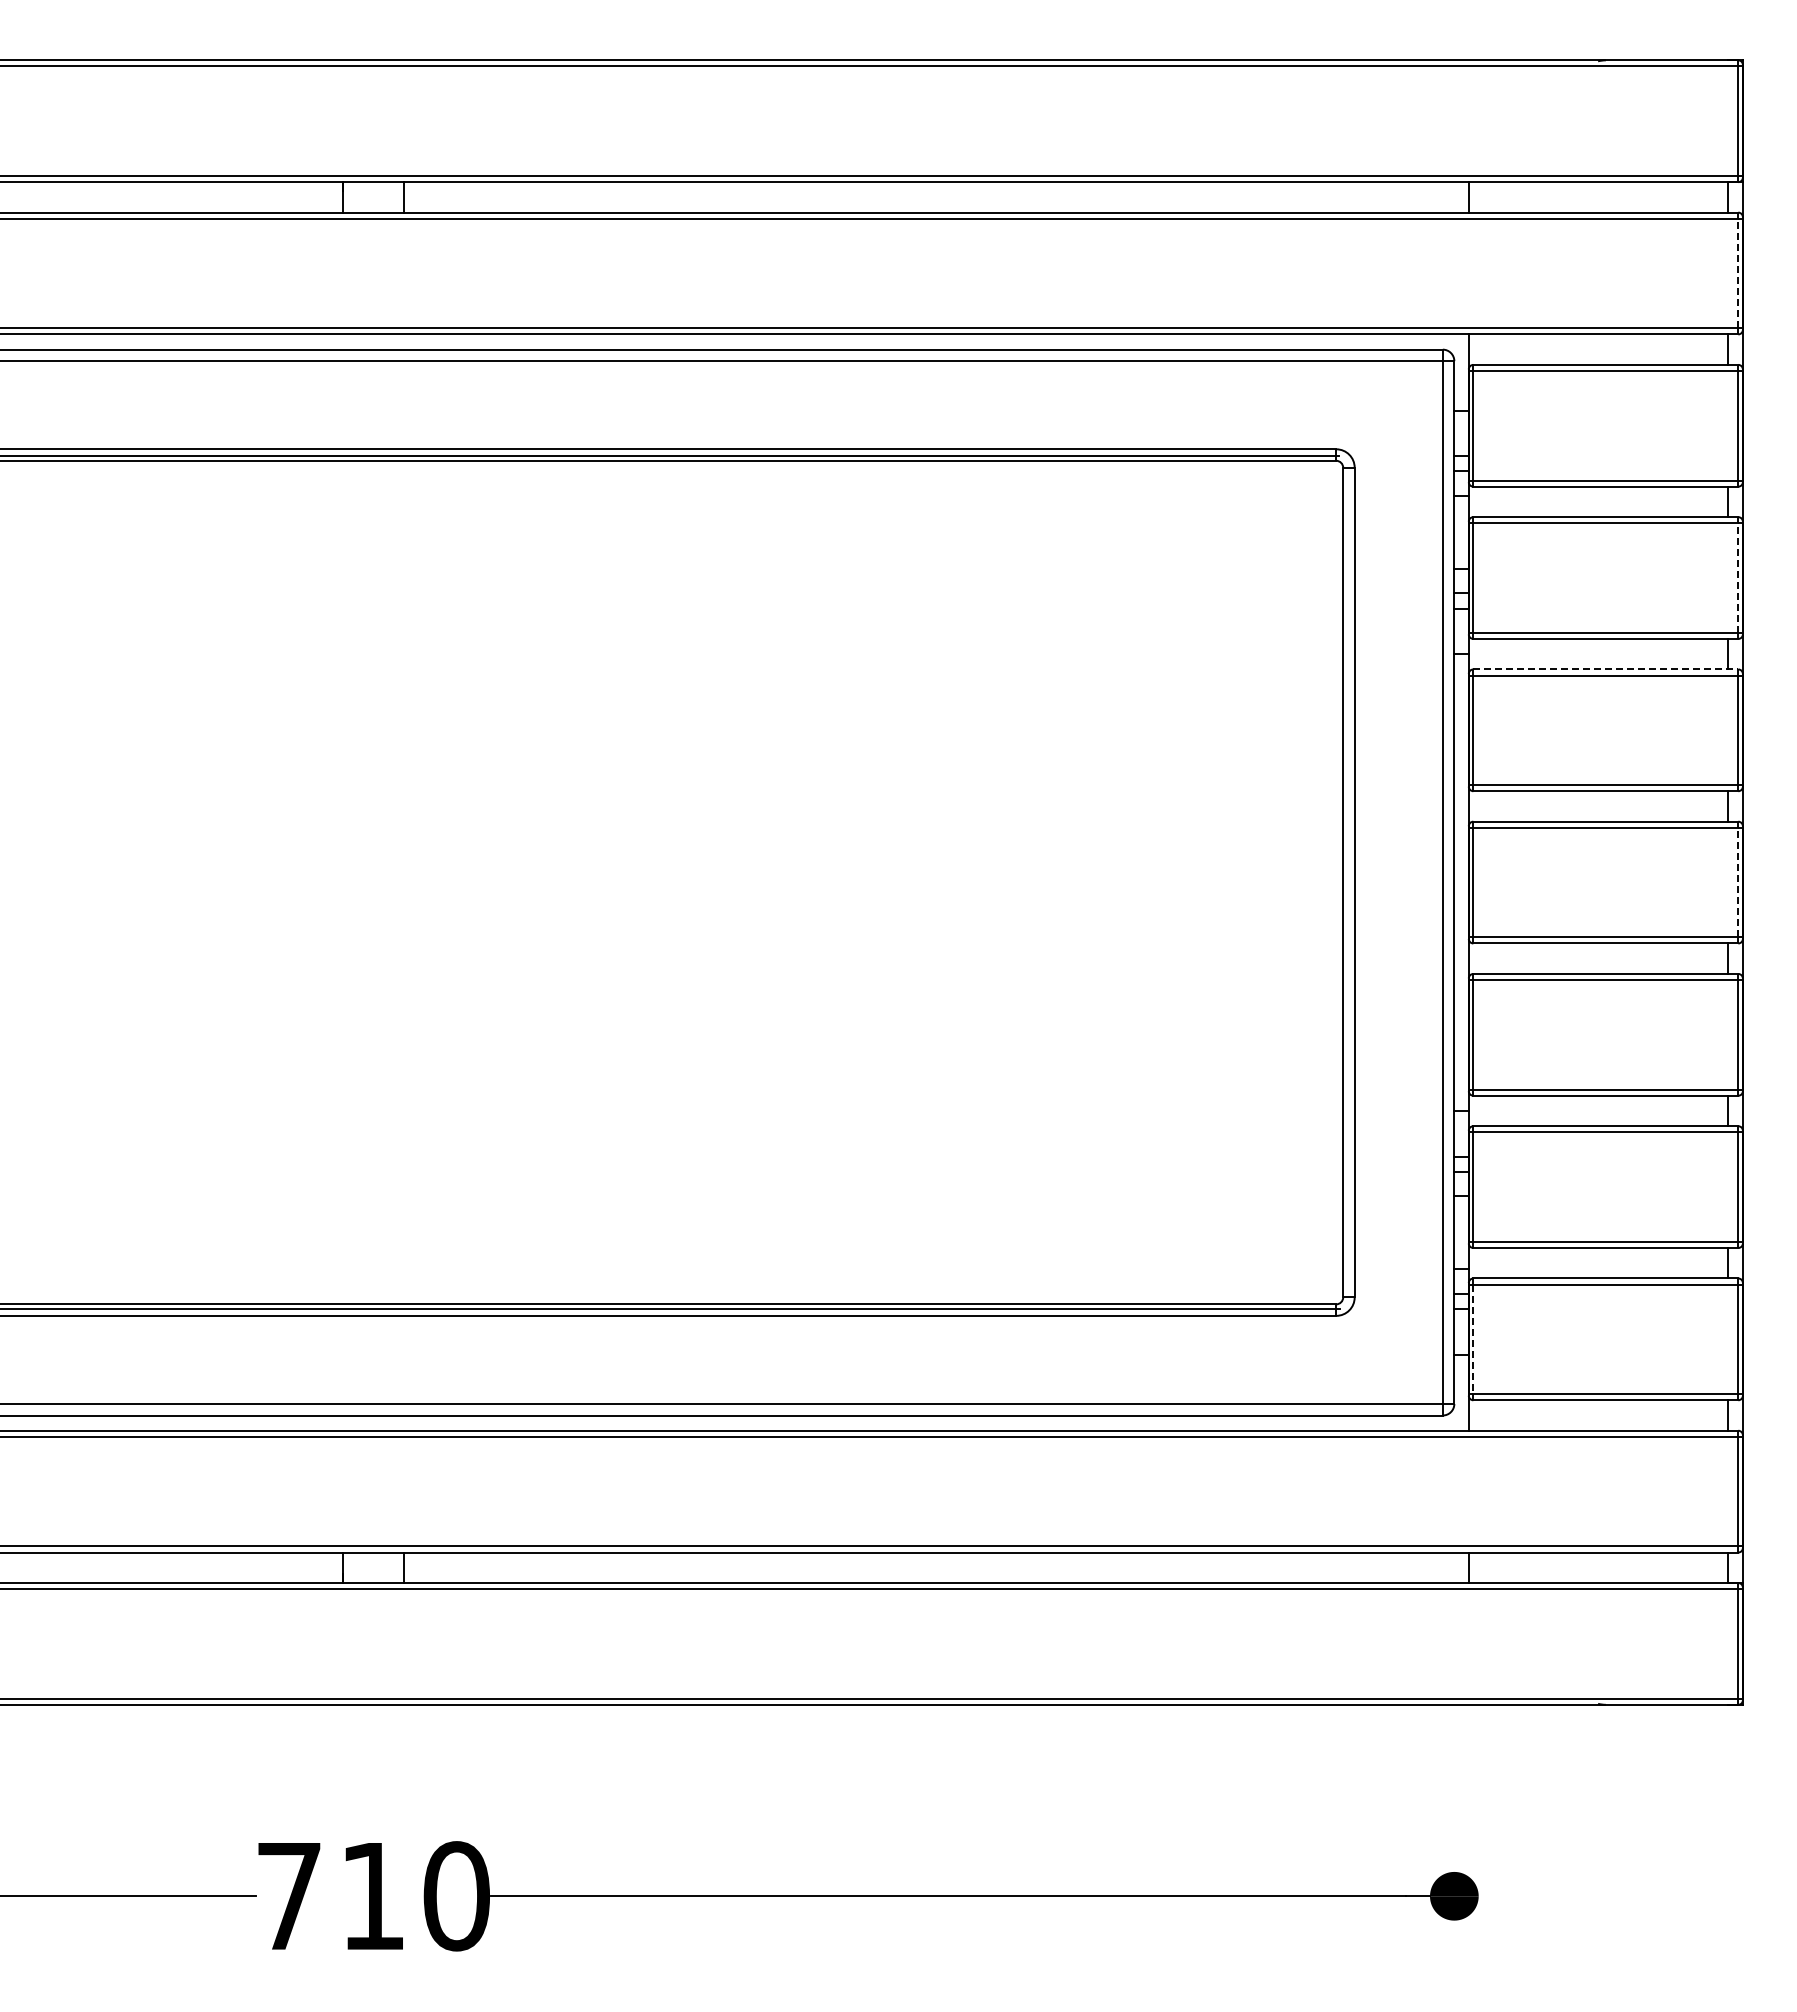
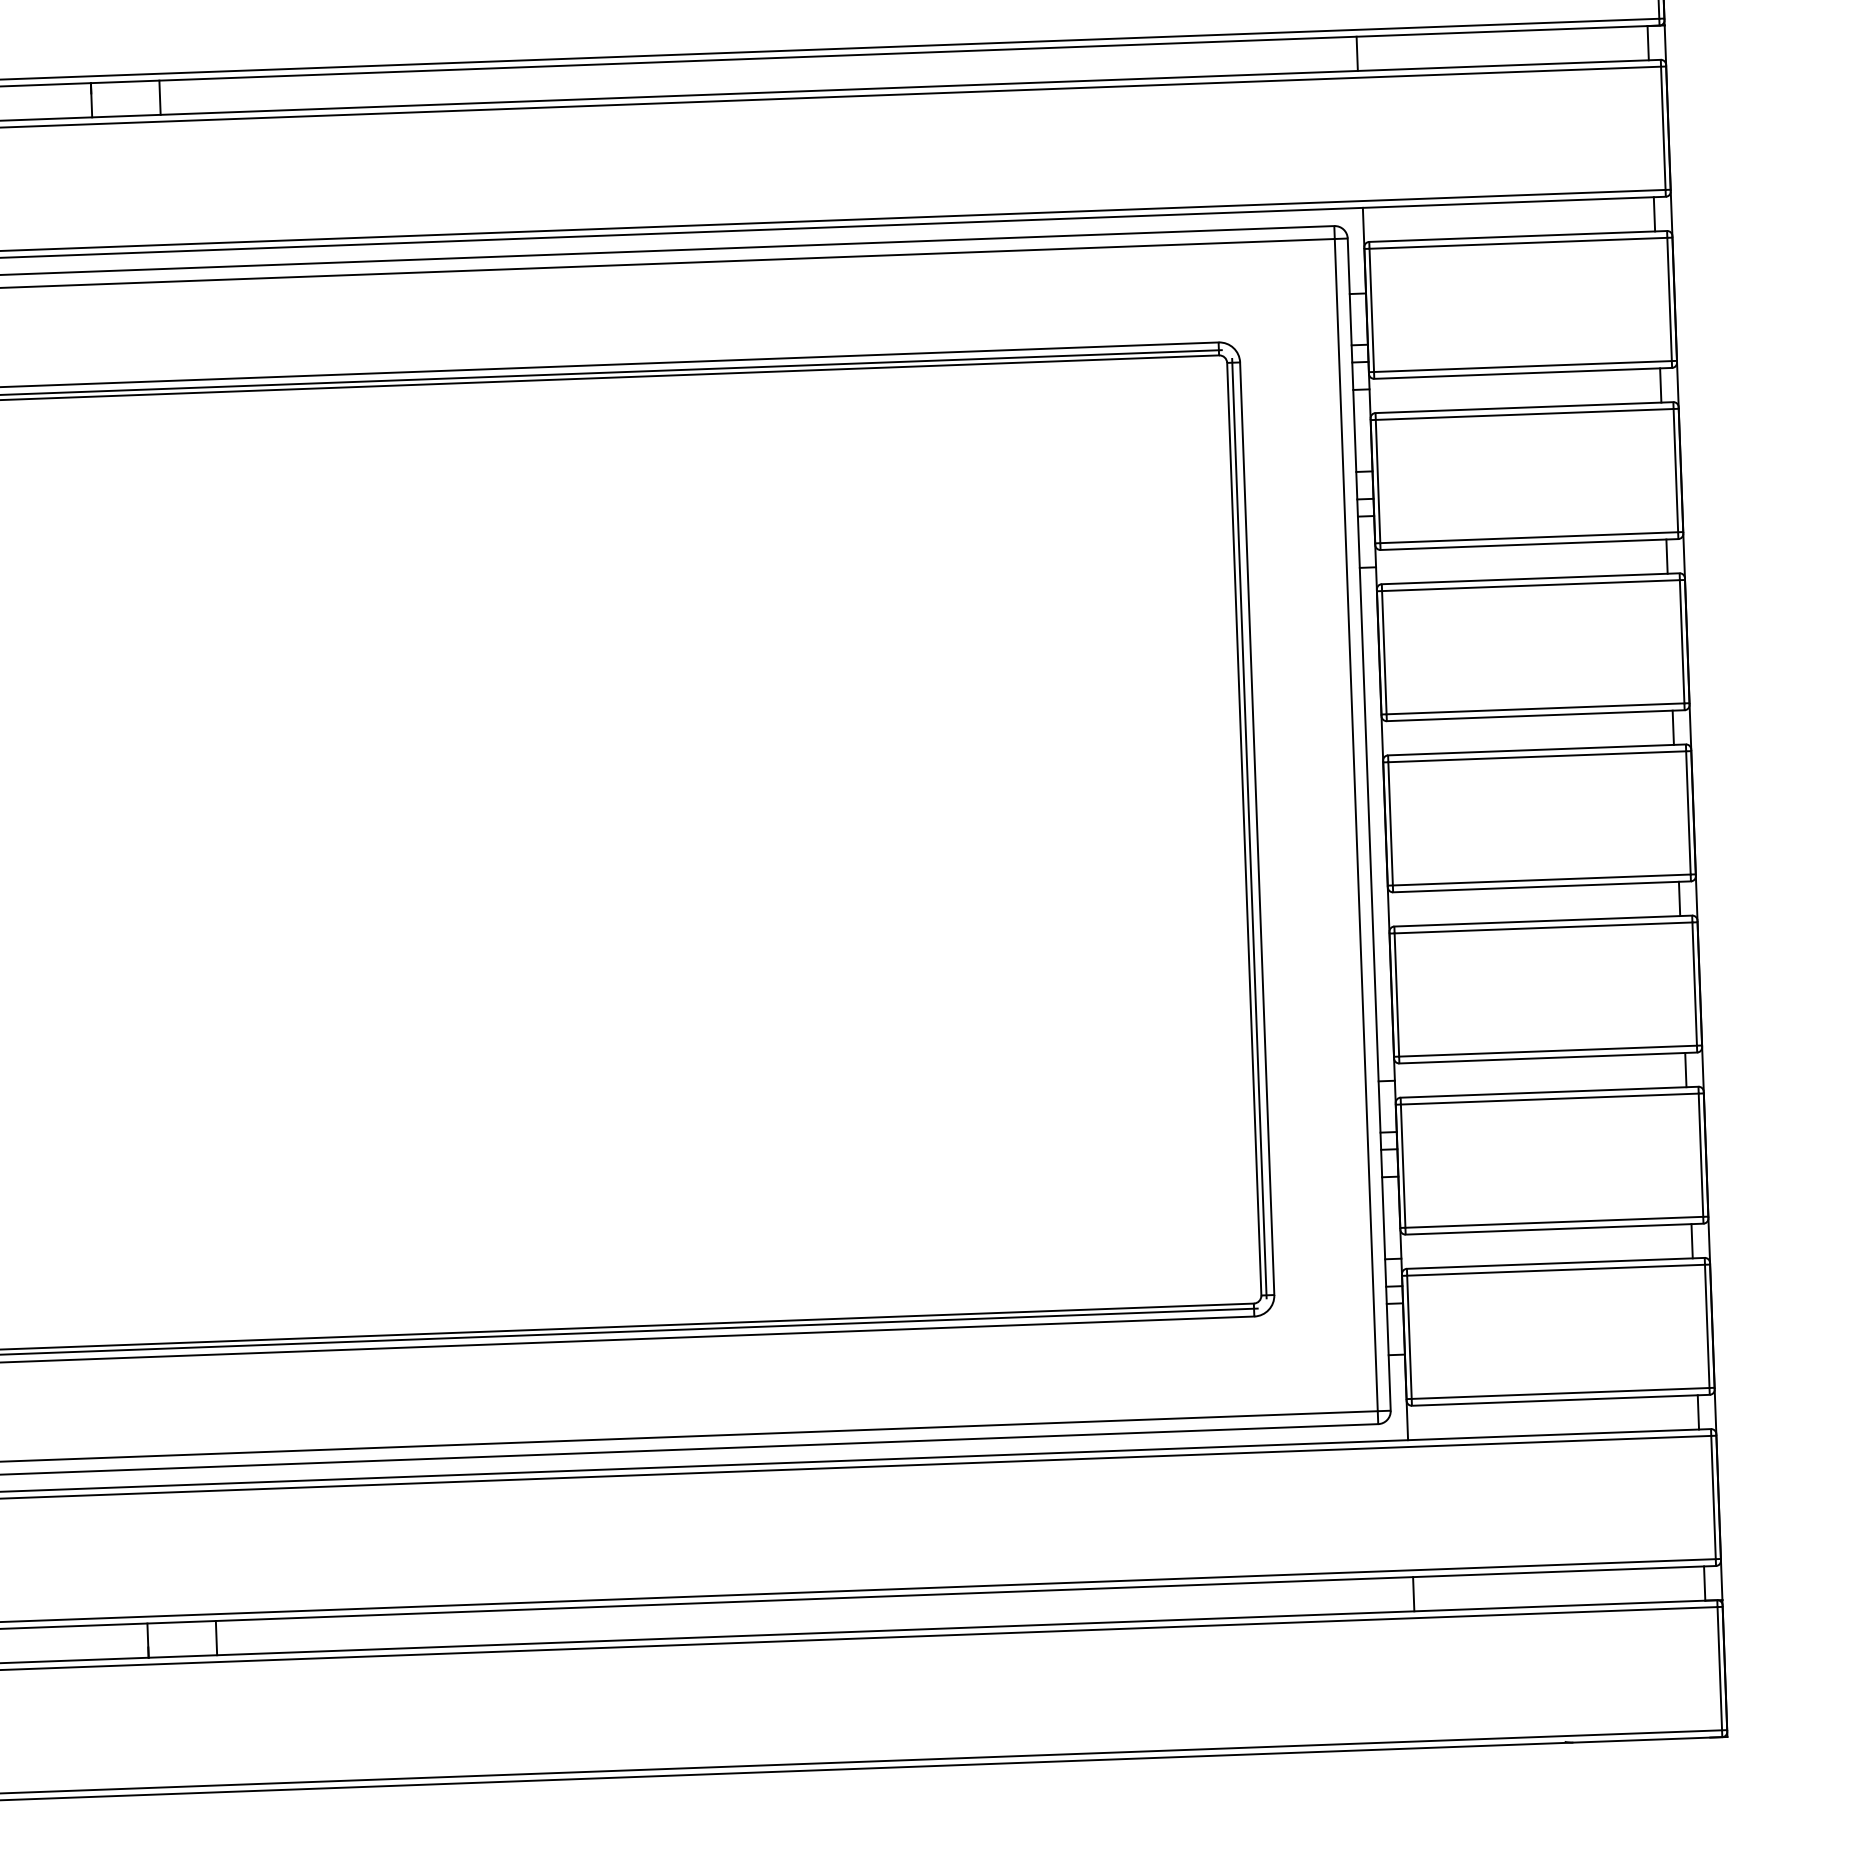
line: (1738, 273) -> (1663, 128), dashed -> solid
line: (1738, 578) -> (1676, 471), dashed -> solid
line: (1606, 669) -> (1531, 578), dashed -> solid
line: (1347, 882) -> (1249, 828), added
line: (1738, 882) -> (1688, 812), dashed -> solid
line: (1473, 1339) -> (1409, 1337), dashed -> solid

